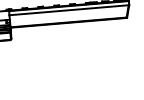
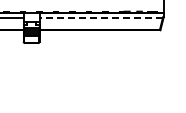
line: (69, 10) -> (101, 17), solid -> dashed

